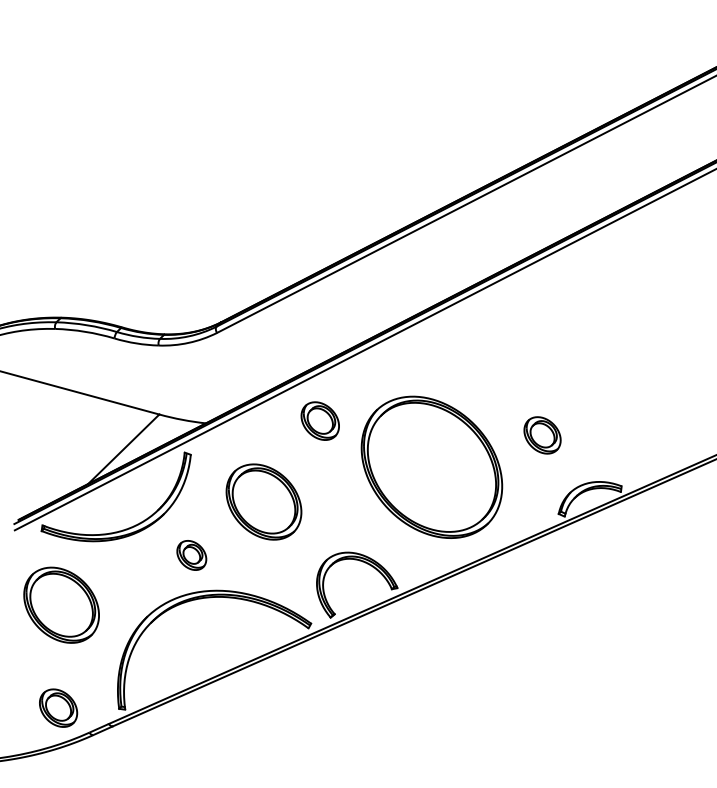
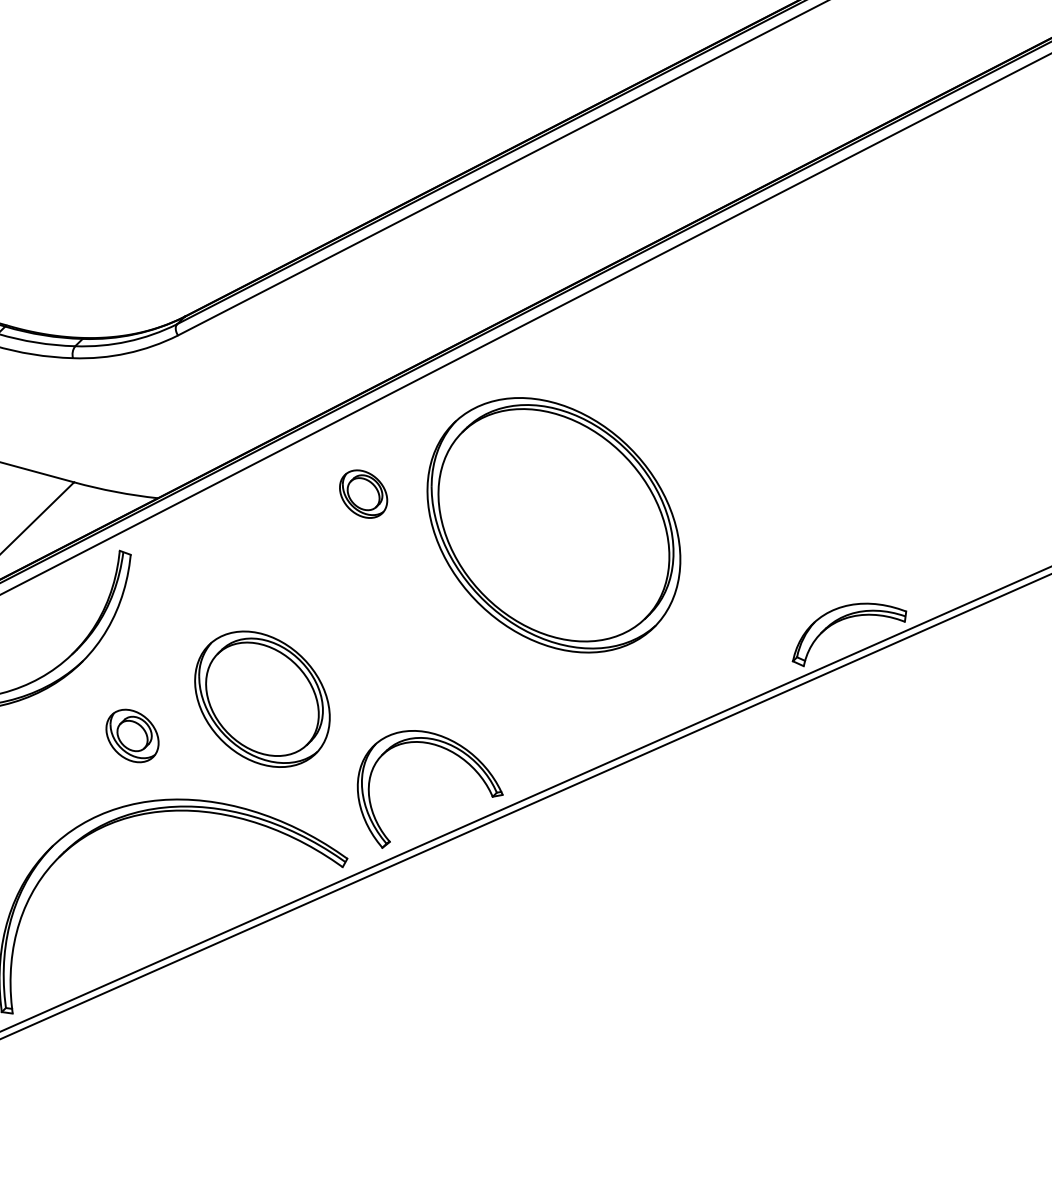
part: (319, 420) -> (362, 493), size x0.7
part: (542, 435) -> (763, 520), removed
part: (431, 466) -> (553, 523), moved
part: (263, 501) -> (261, 698), moved

